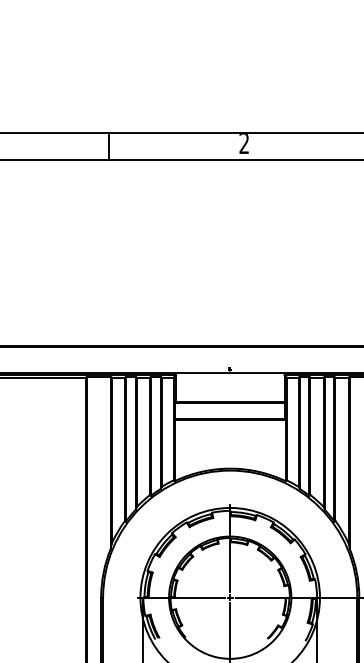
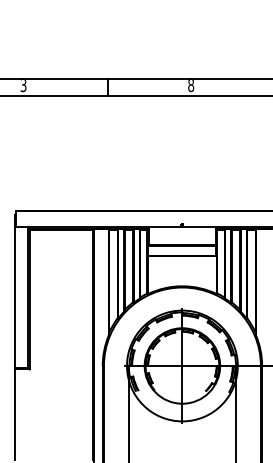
text: (244, 145) -> (191, 86), 2 -> 8

